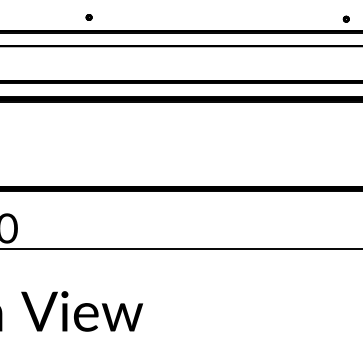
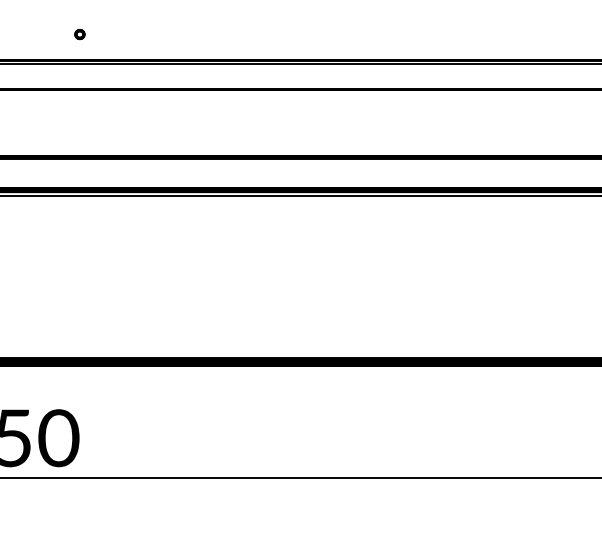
part: (88, 17) -> (78, 34), moved

